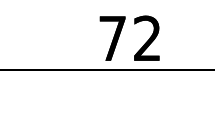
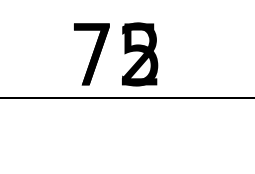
text: (147, 38) -> (140, 54), 72 -> 75

